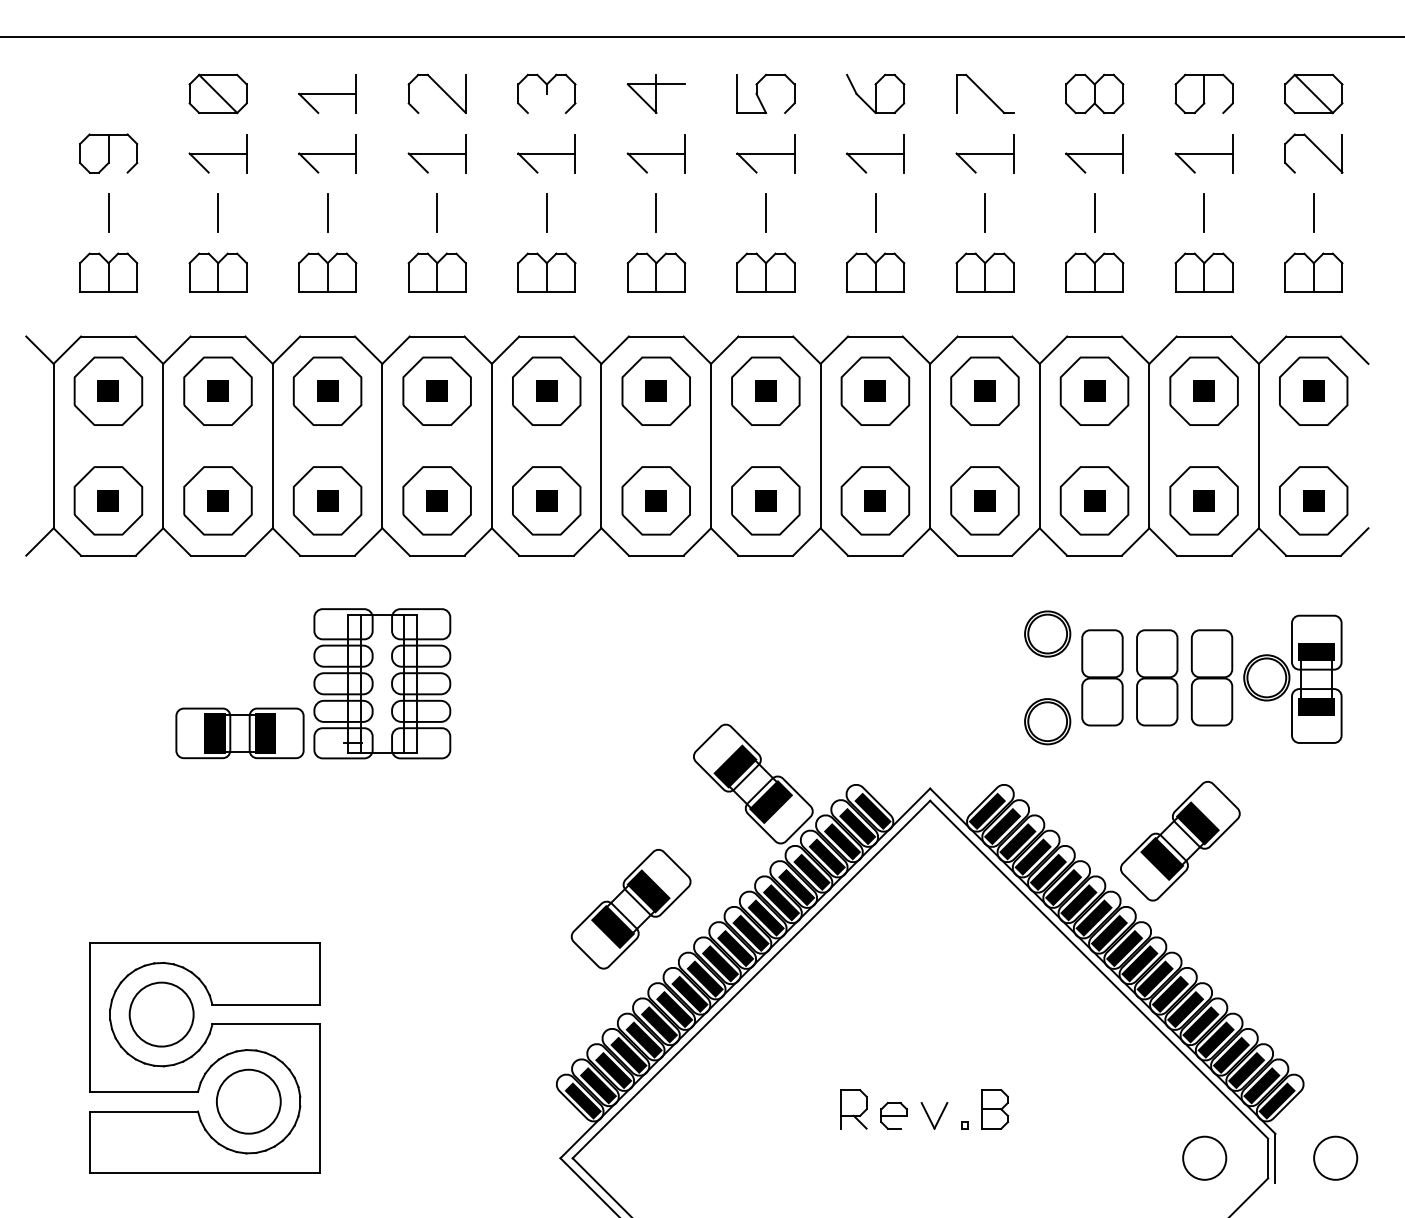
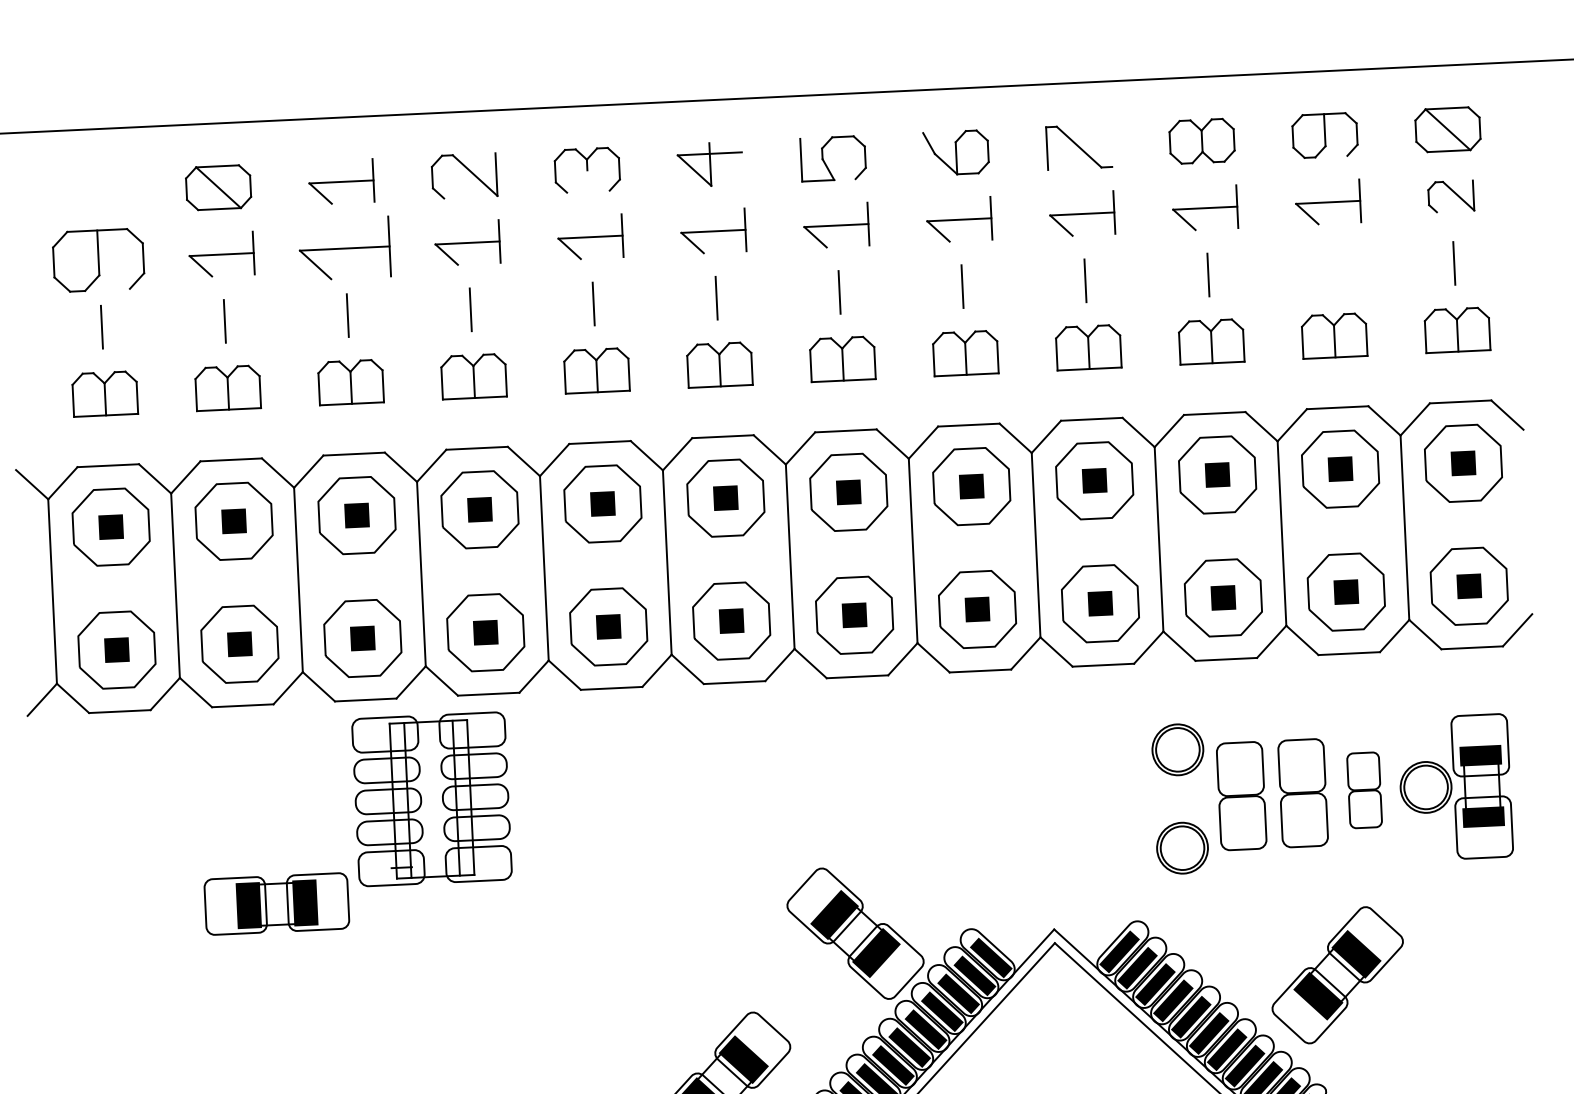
part: (108, 153) -> (98, 260), size x1.4
part: (327, 153) -> (344, 248), size x1.4
part: (1313, 153) -> (1450, 196), size x0.7
line: (1204, 213) -> (1331, 269), removed
part: (1211, 677) -> (1364, 789), size x0.7
part: (382, 683) -> (432, 799), moved

